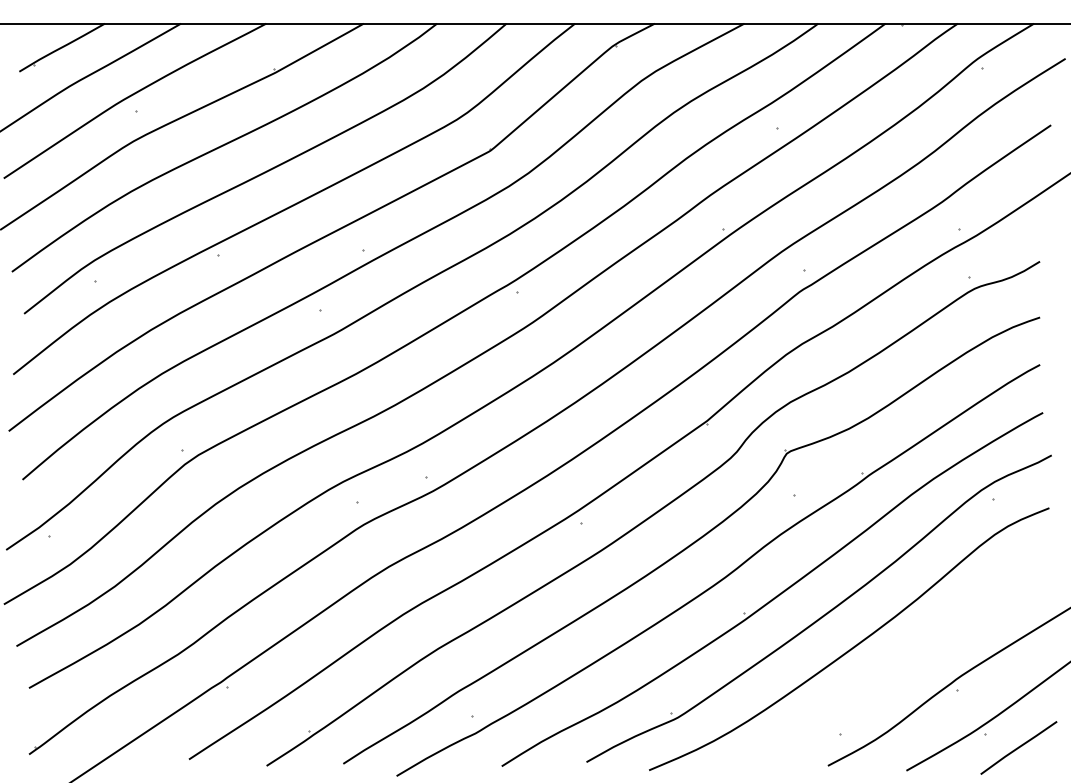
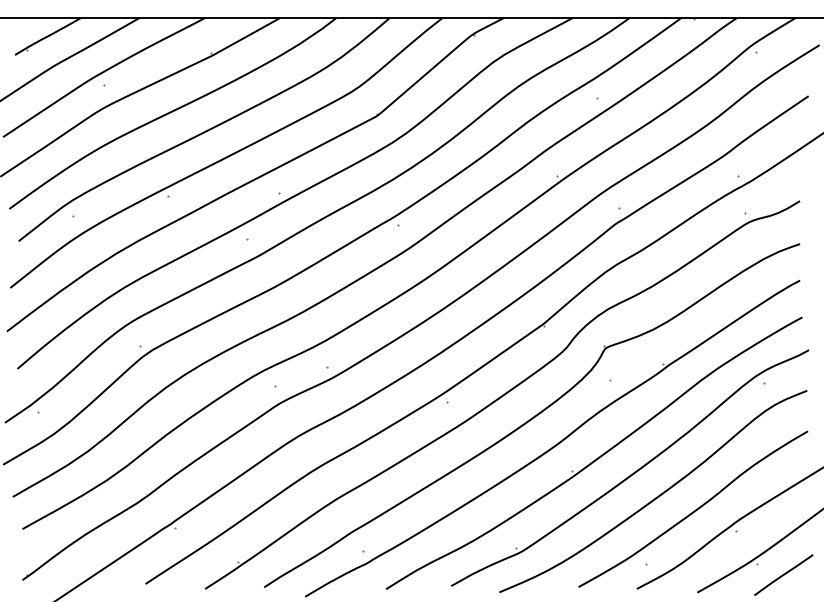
curve: (903, 663) -> (695, 510), added

